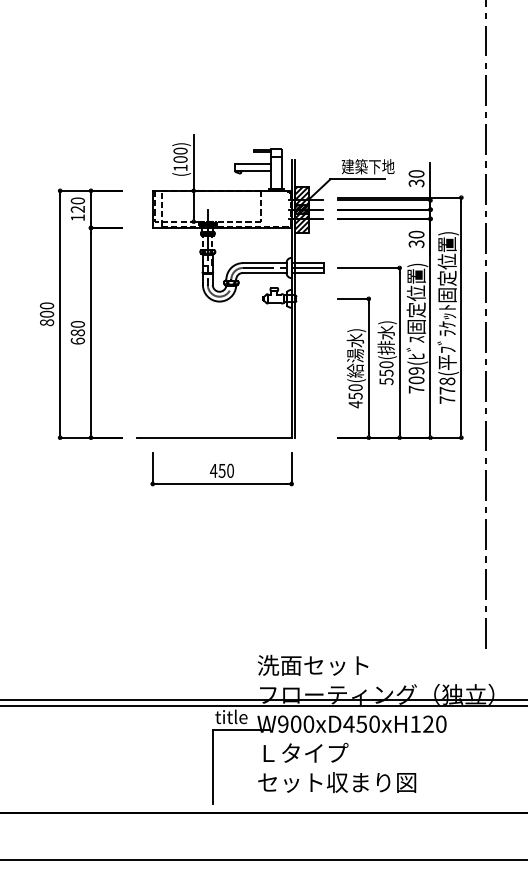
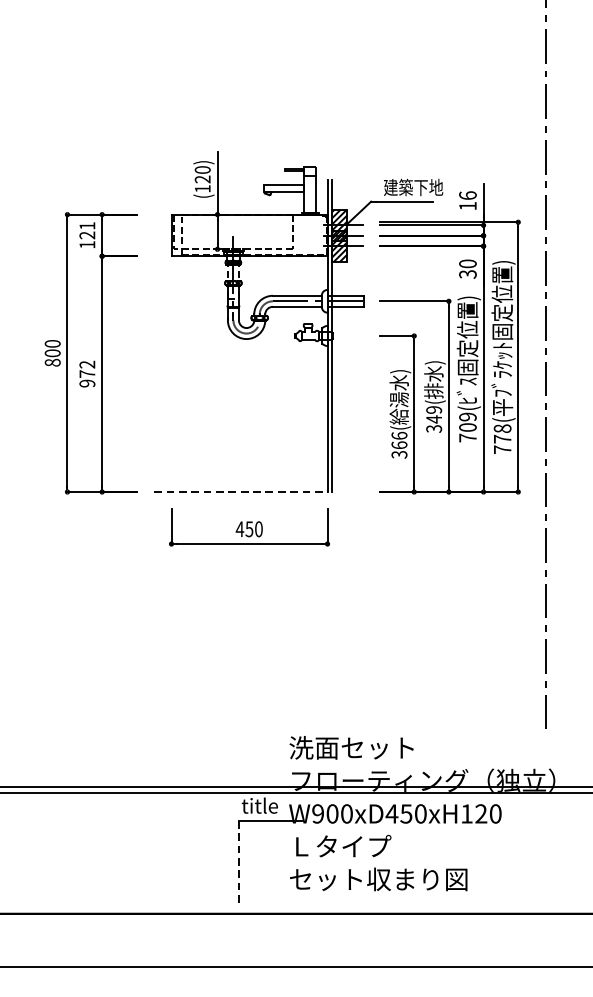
text: (180, 159) -> (202, 179), (100) -> (120)
text: (416, 178) -> (467, 200), 30 -> 16
text: (77, 200) -> (86, 225), 120 -> 121
text: (77, 332) -> (86, 373), 680 -> 972
text: (386, 372) -> (434, 418), 550( -> 349(
text: (355, 396) -> (399, 445), 450( -> 366(
line: (214, 437) -> (240, 491), solid -> dashed
line: (212, 766) -> (238, 861), solid -> dashed

